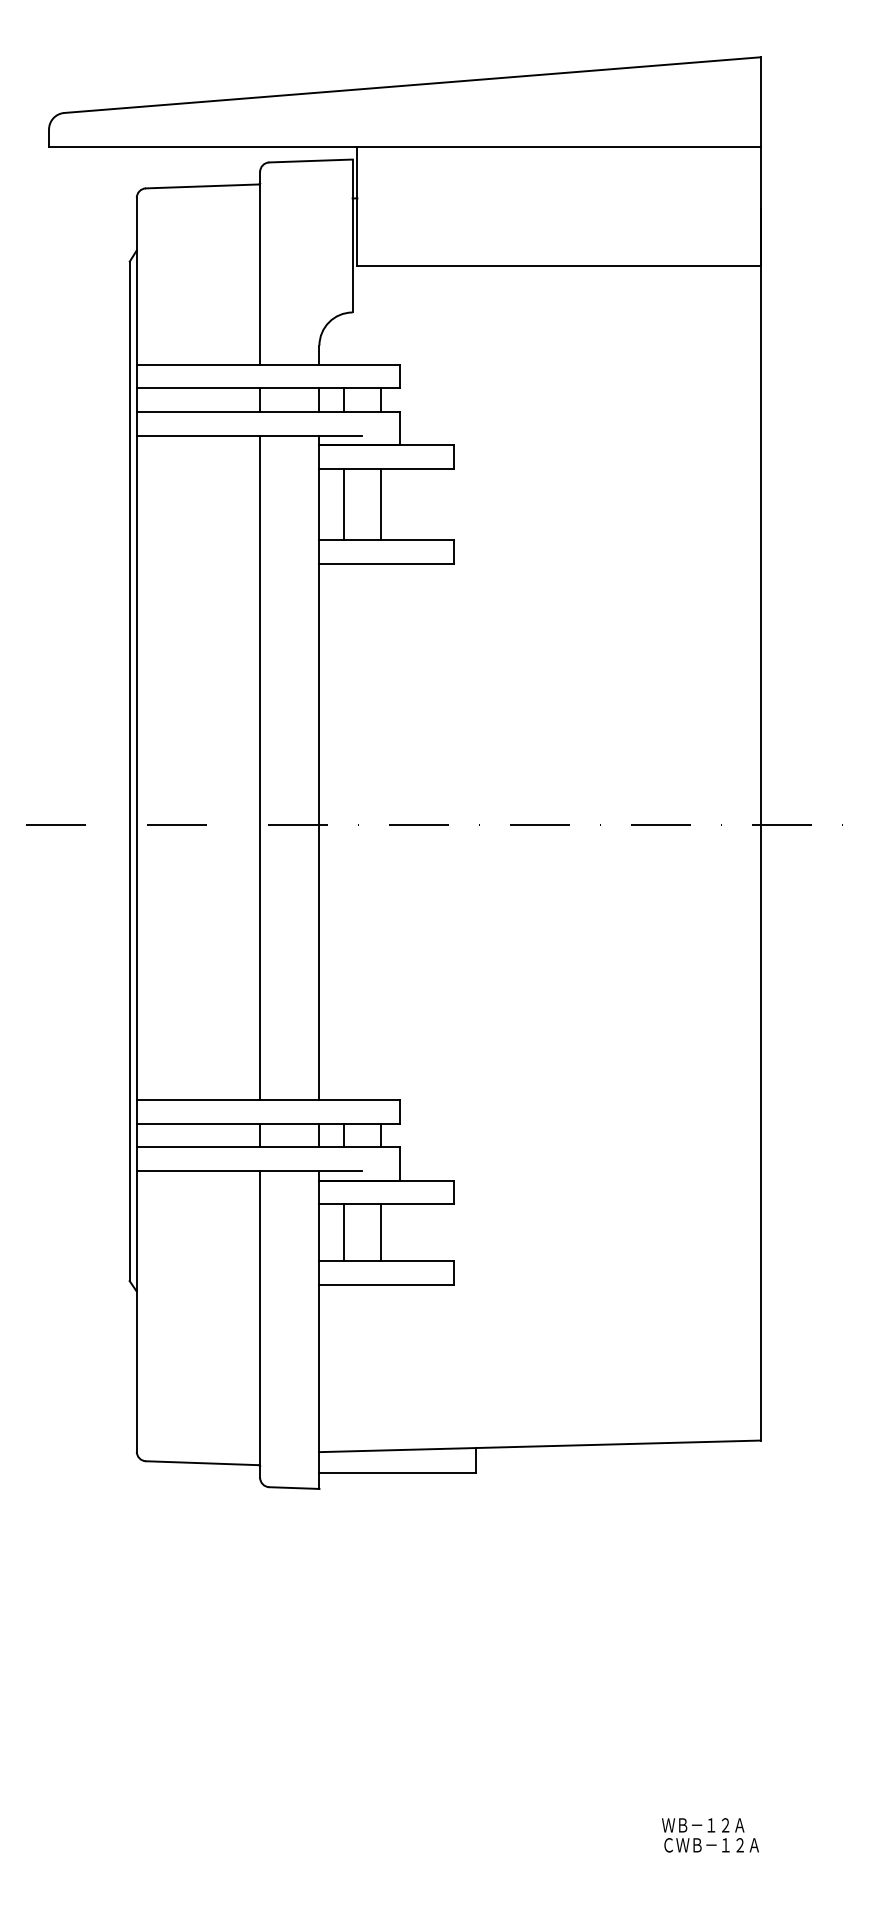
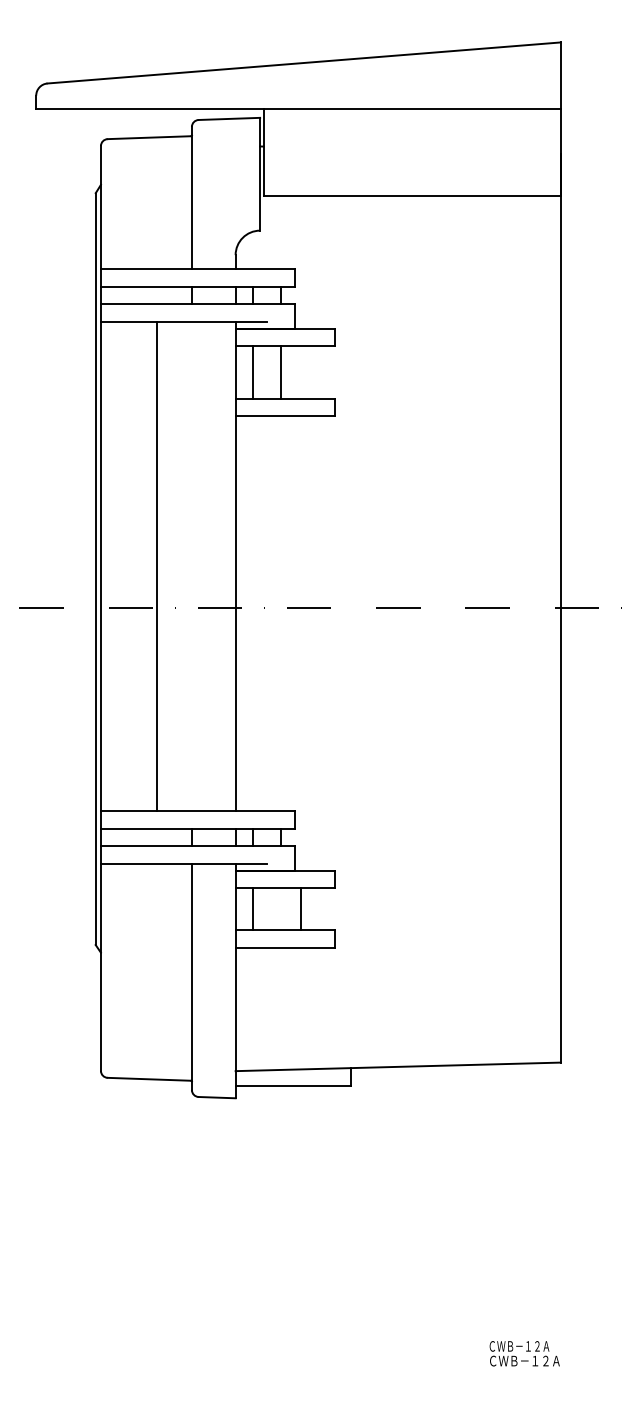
line: (260, 767) -> (157, 566), moved
line: (380, 1232) -> (300, 909), moved
text: (703, 1825) -> (518, 1346), ＷＢ－１２Ａ -> ＣＷＢ－１２Ａ

